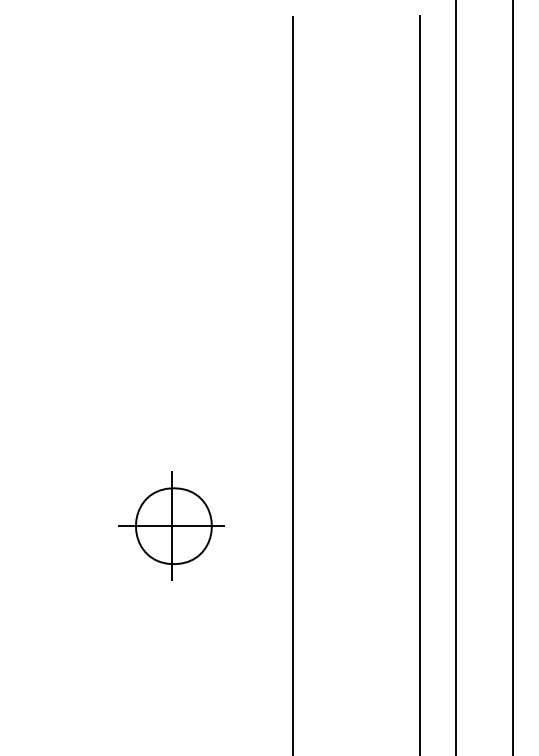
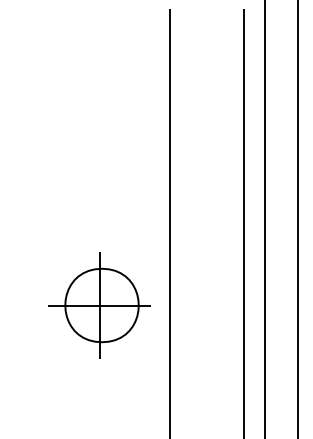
part: (171, 526) -> (99, 305), size x1.67

